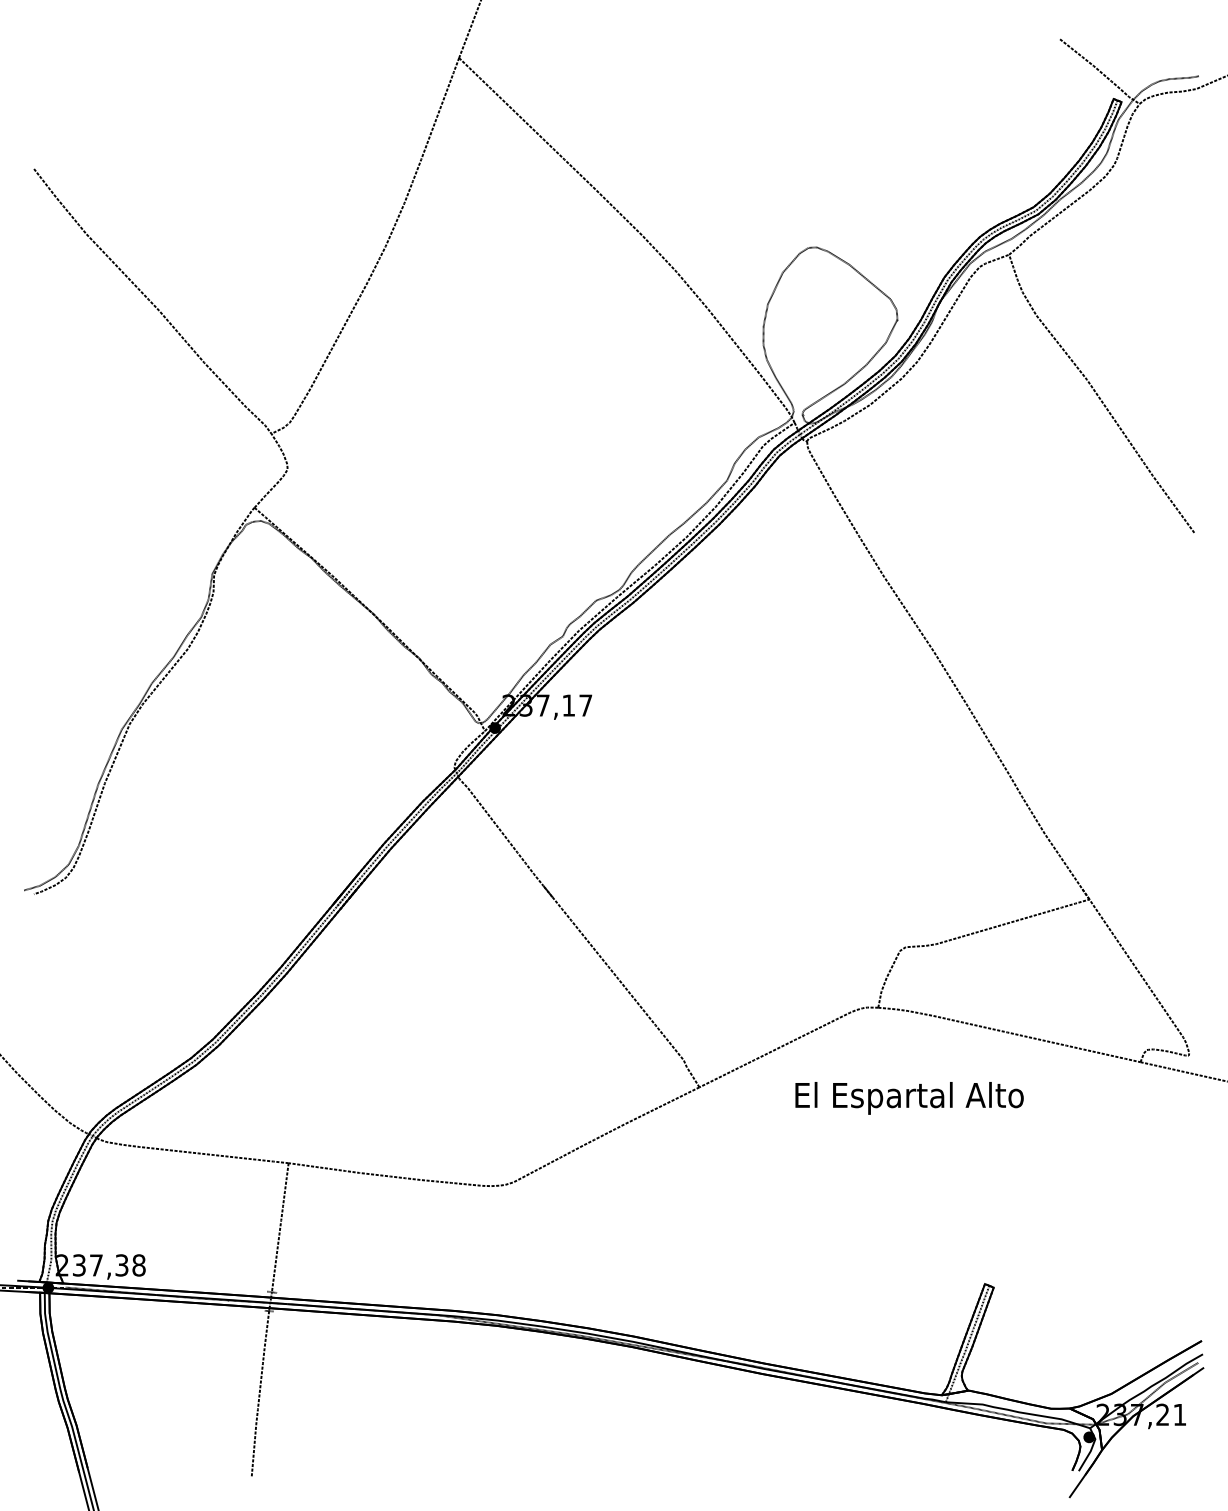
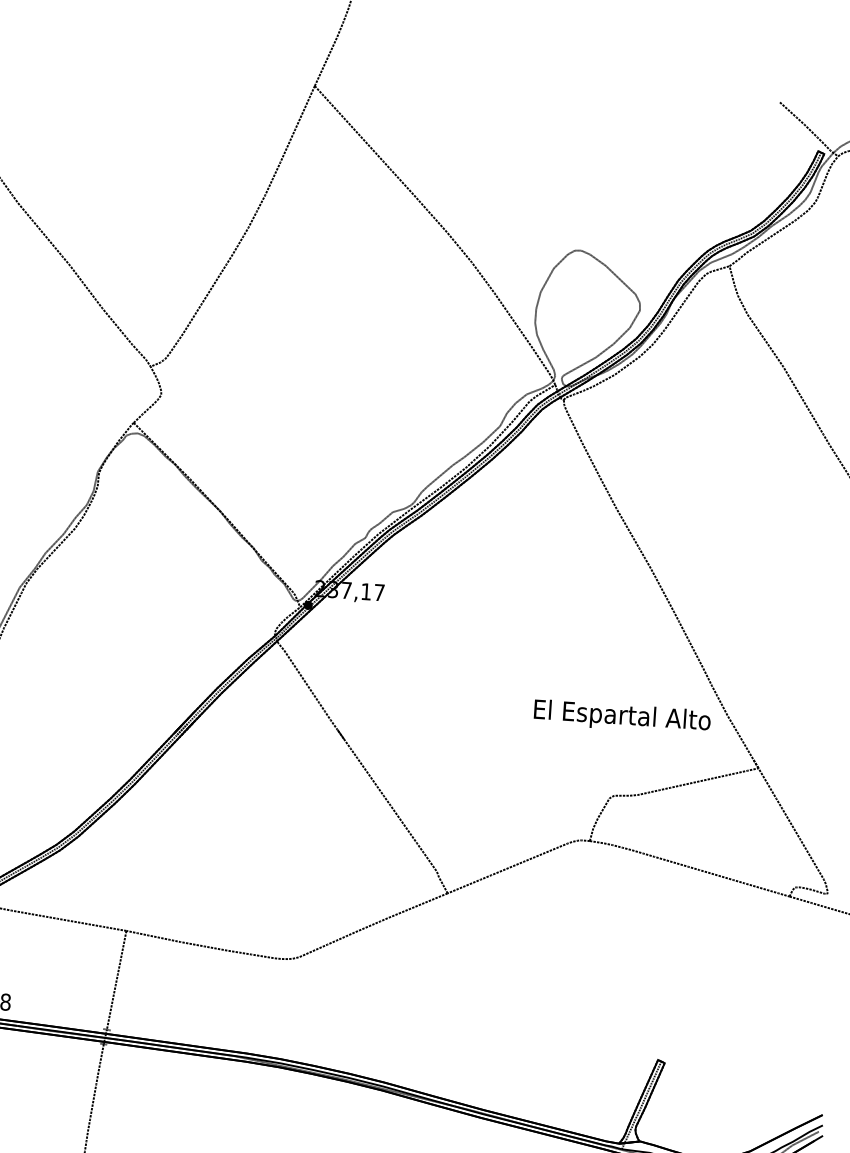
text: (909, 1098) -> (622, 717), moved

